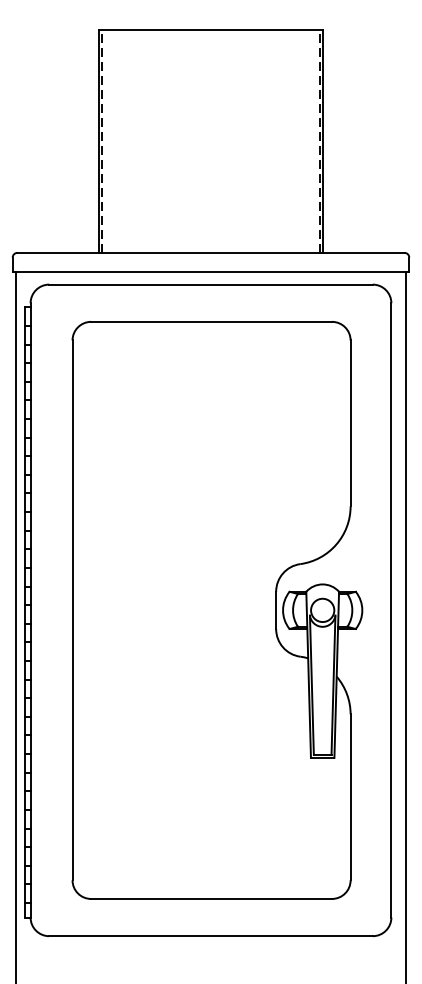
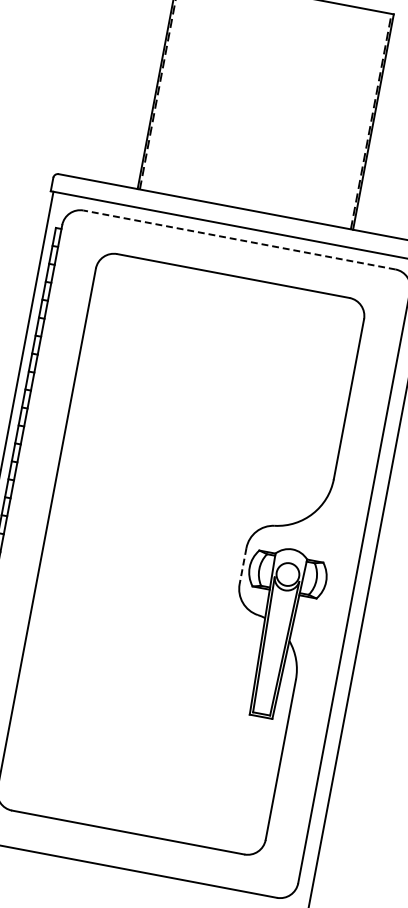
line: (211, 284) -> (240, 239), solid -> dashed
line: (276, 610) -> (243, 566), solid -> dashed

